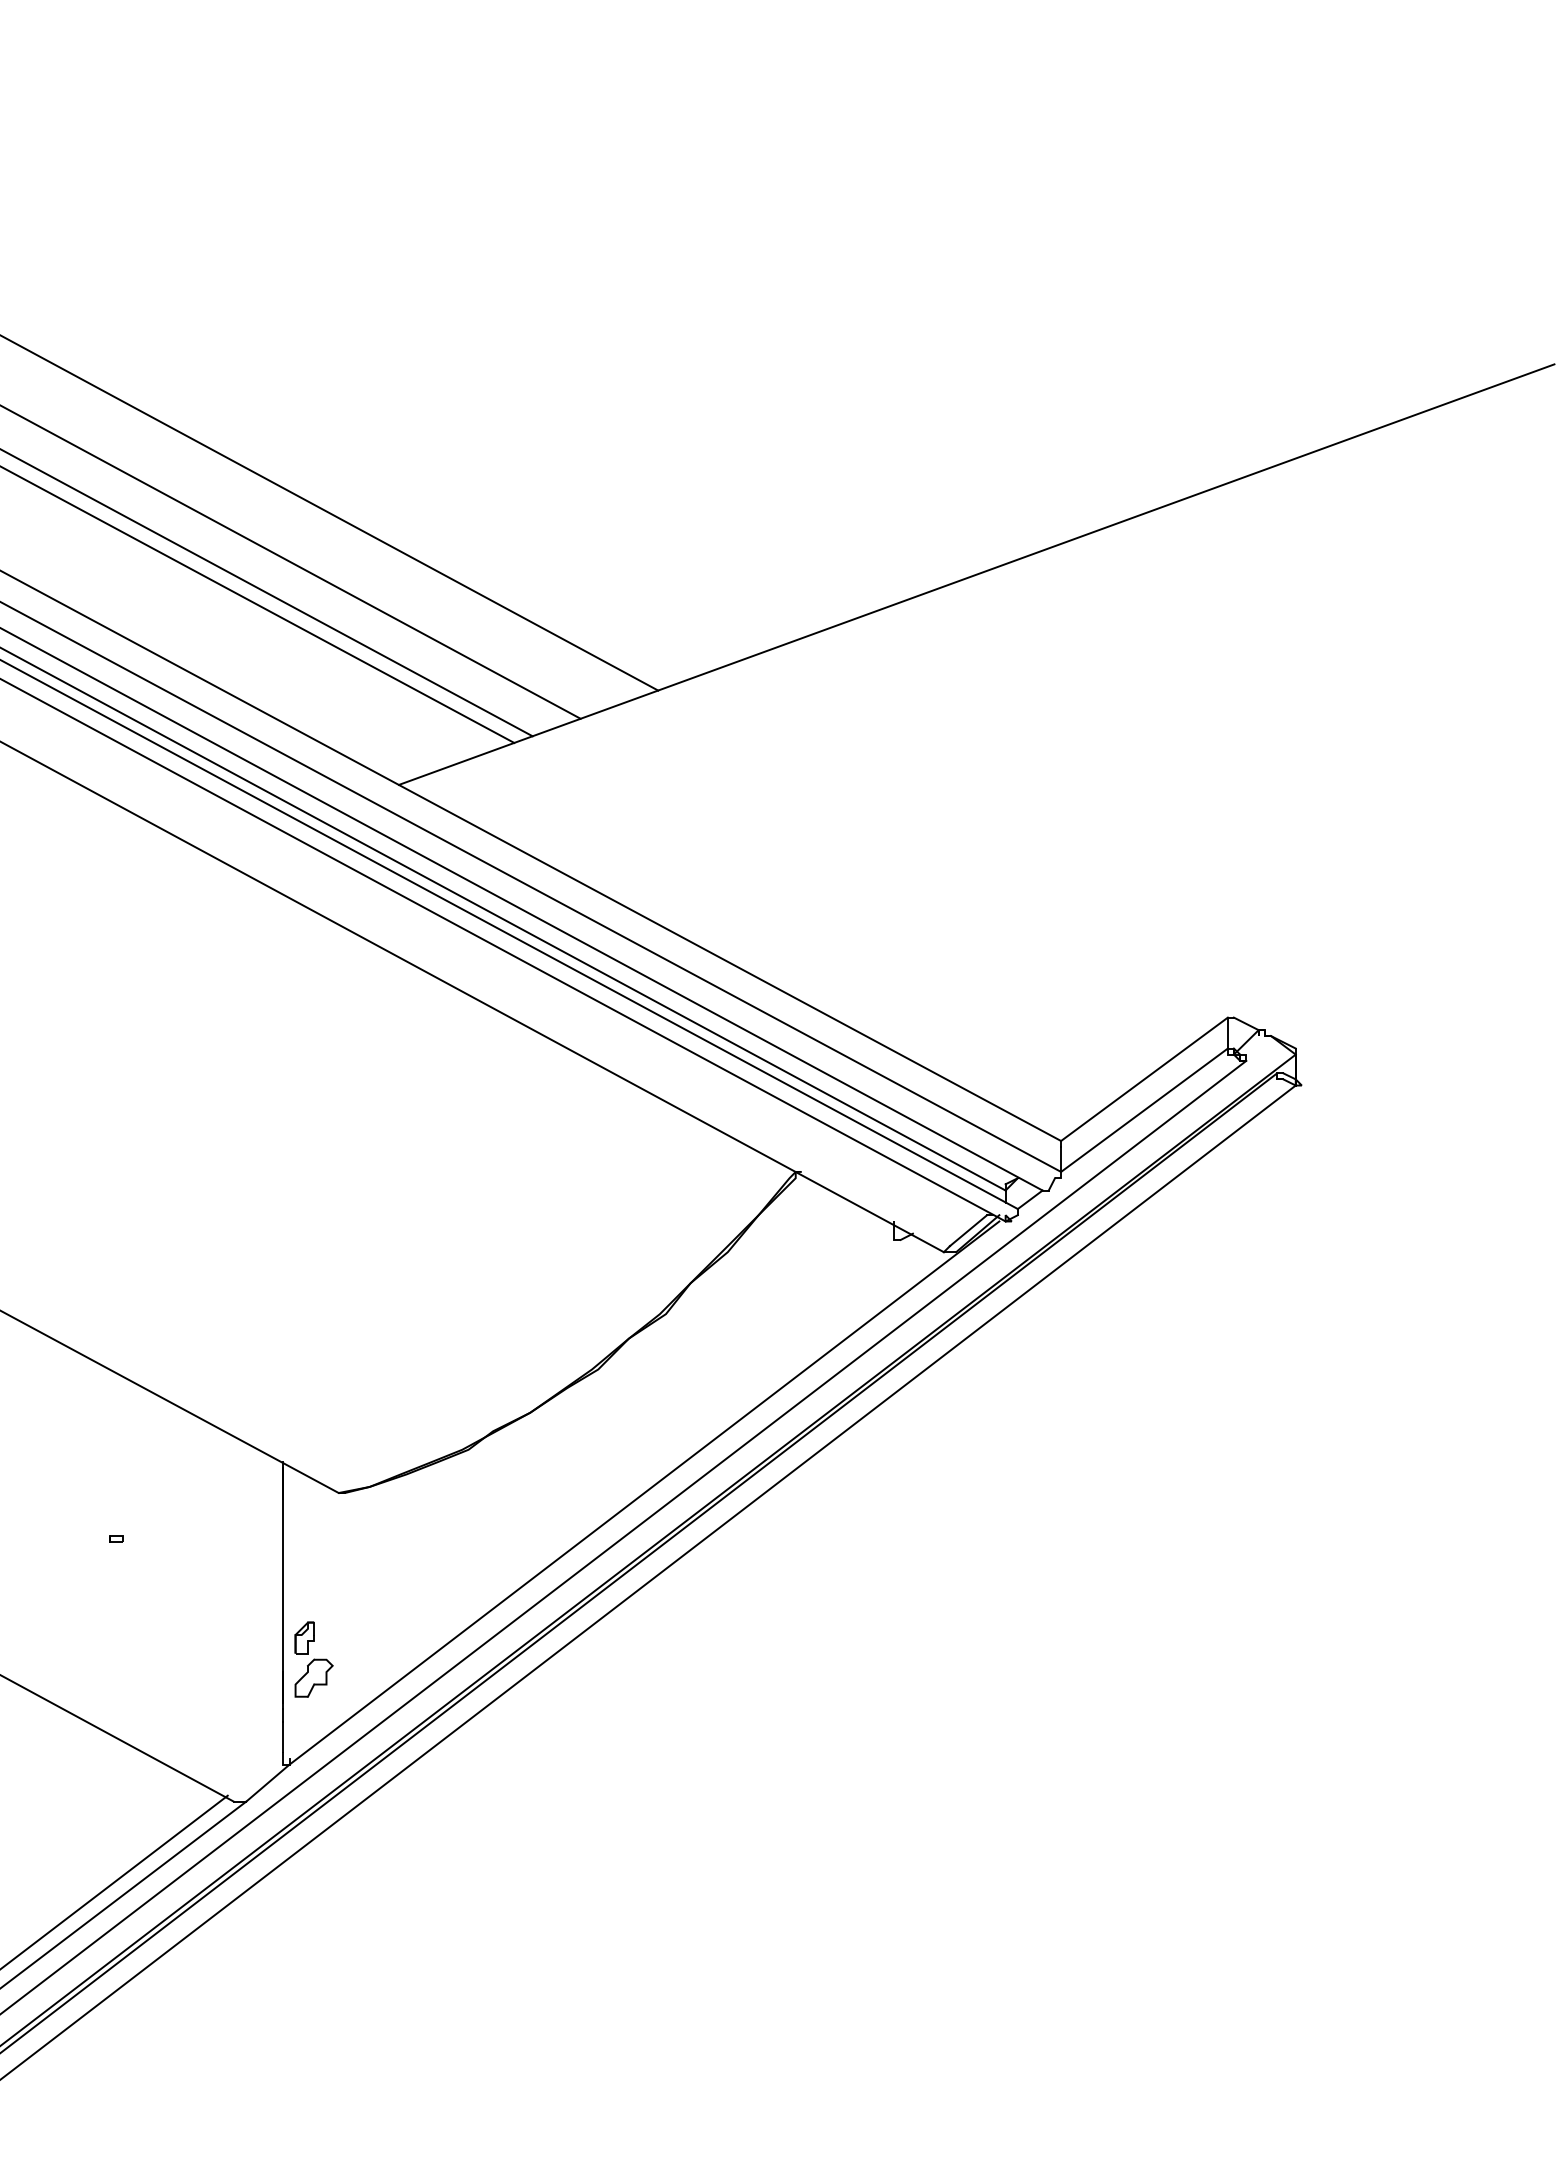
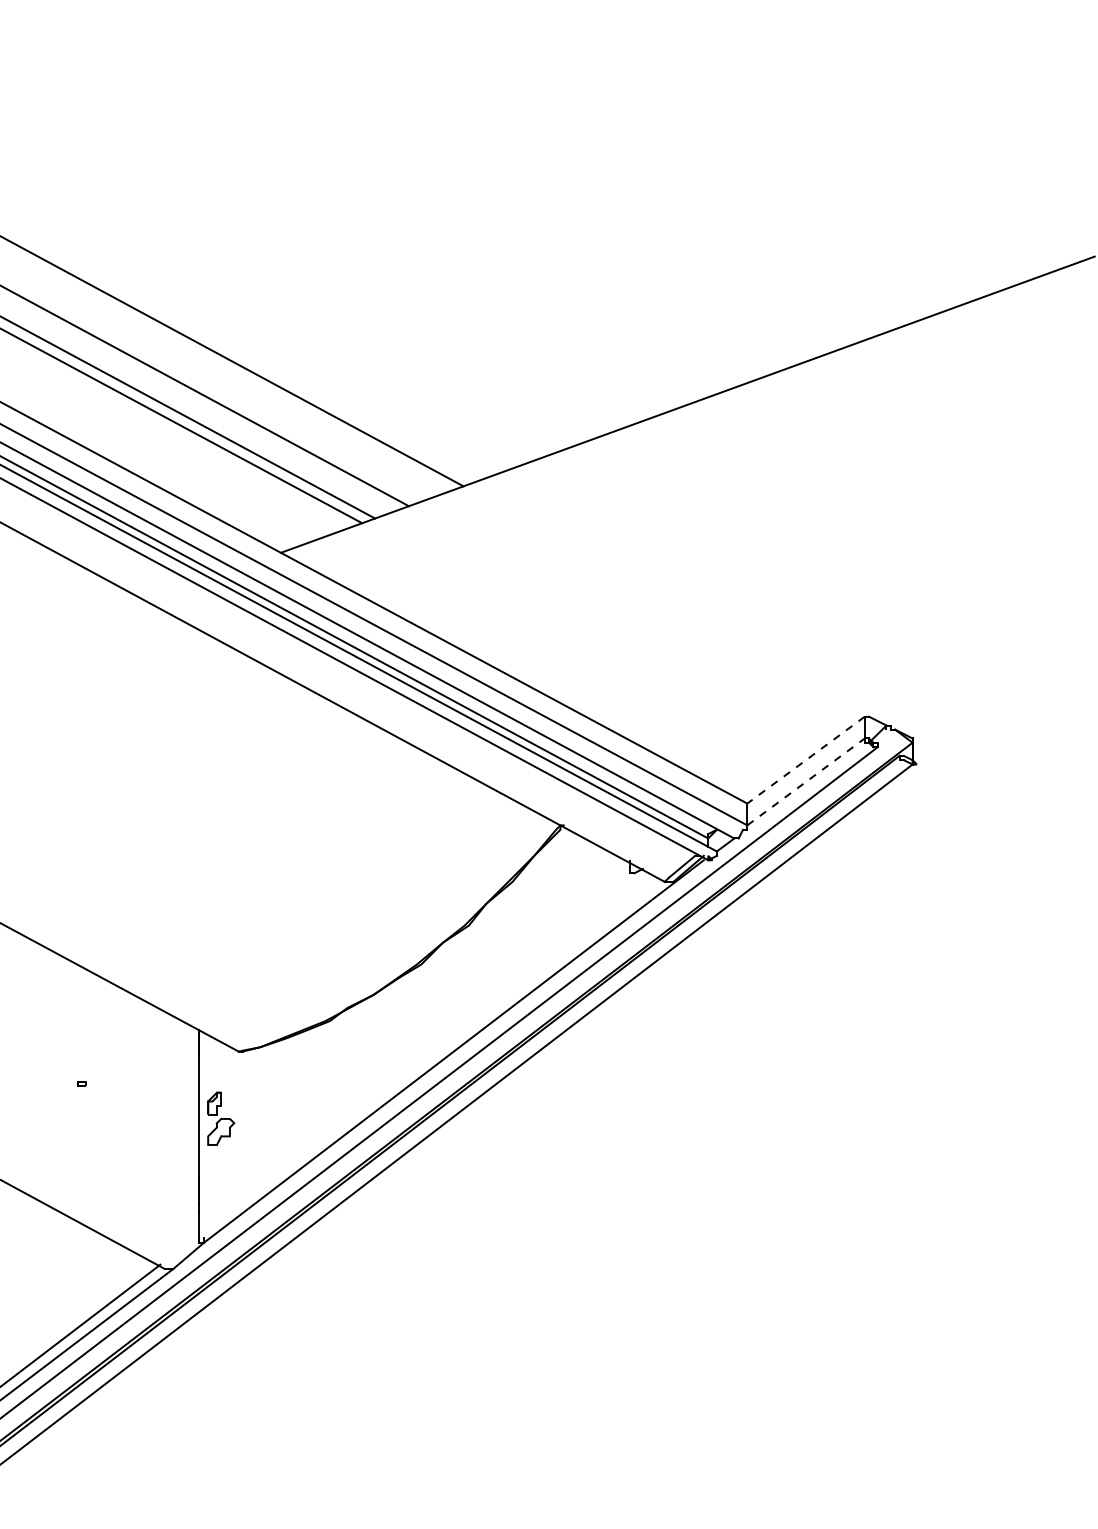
line: (1144, 1079) -> (806, 760), solid -> dashed
line: (1144, 1110) -> (806, 782), solid -> dashed
part: (313, 1659) -> (220, 1118), moved

